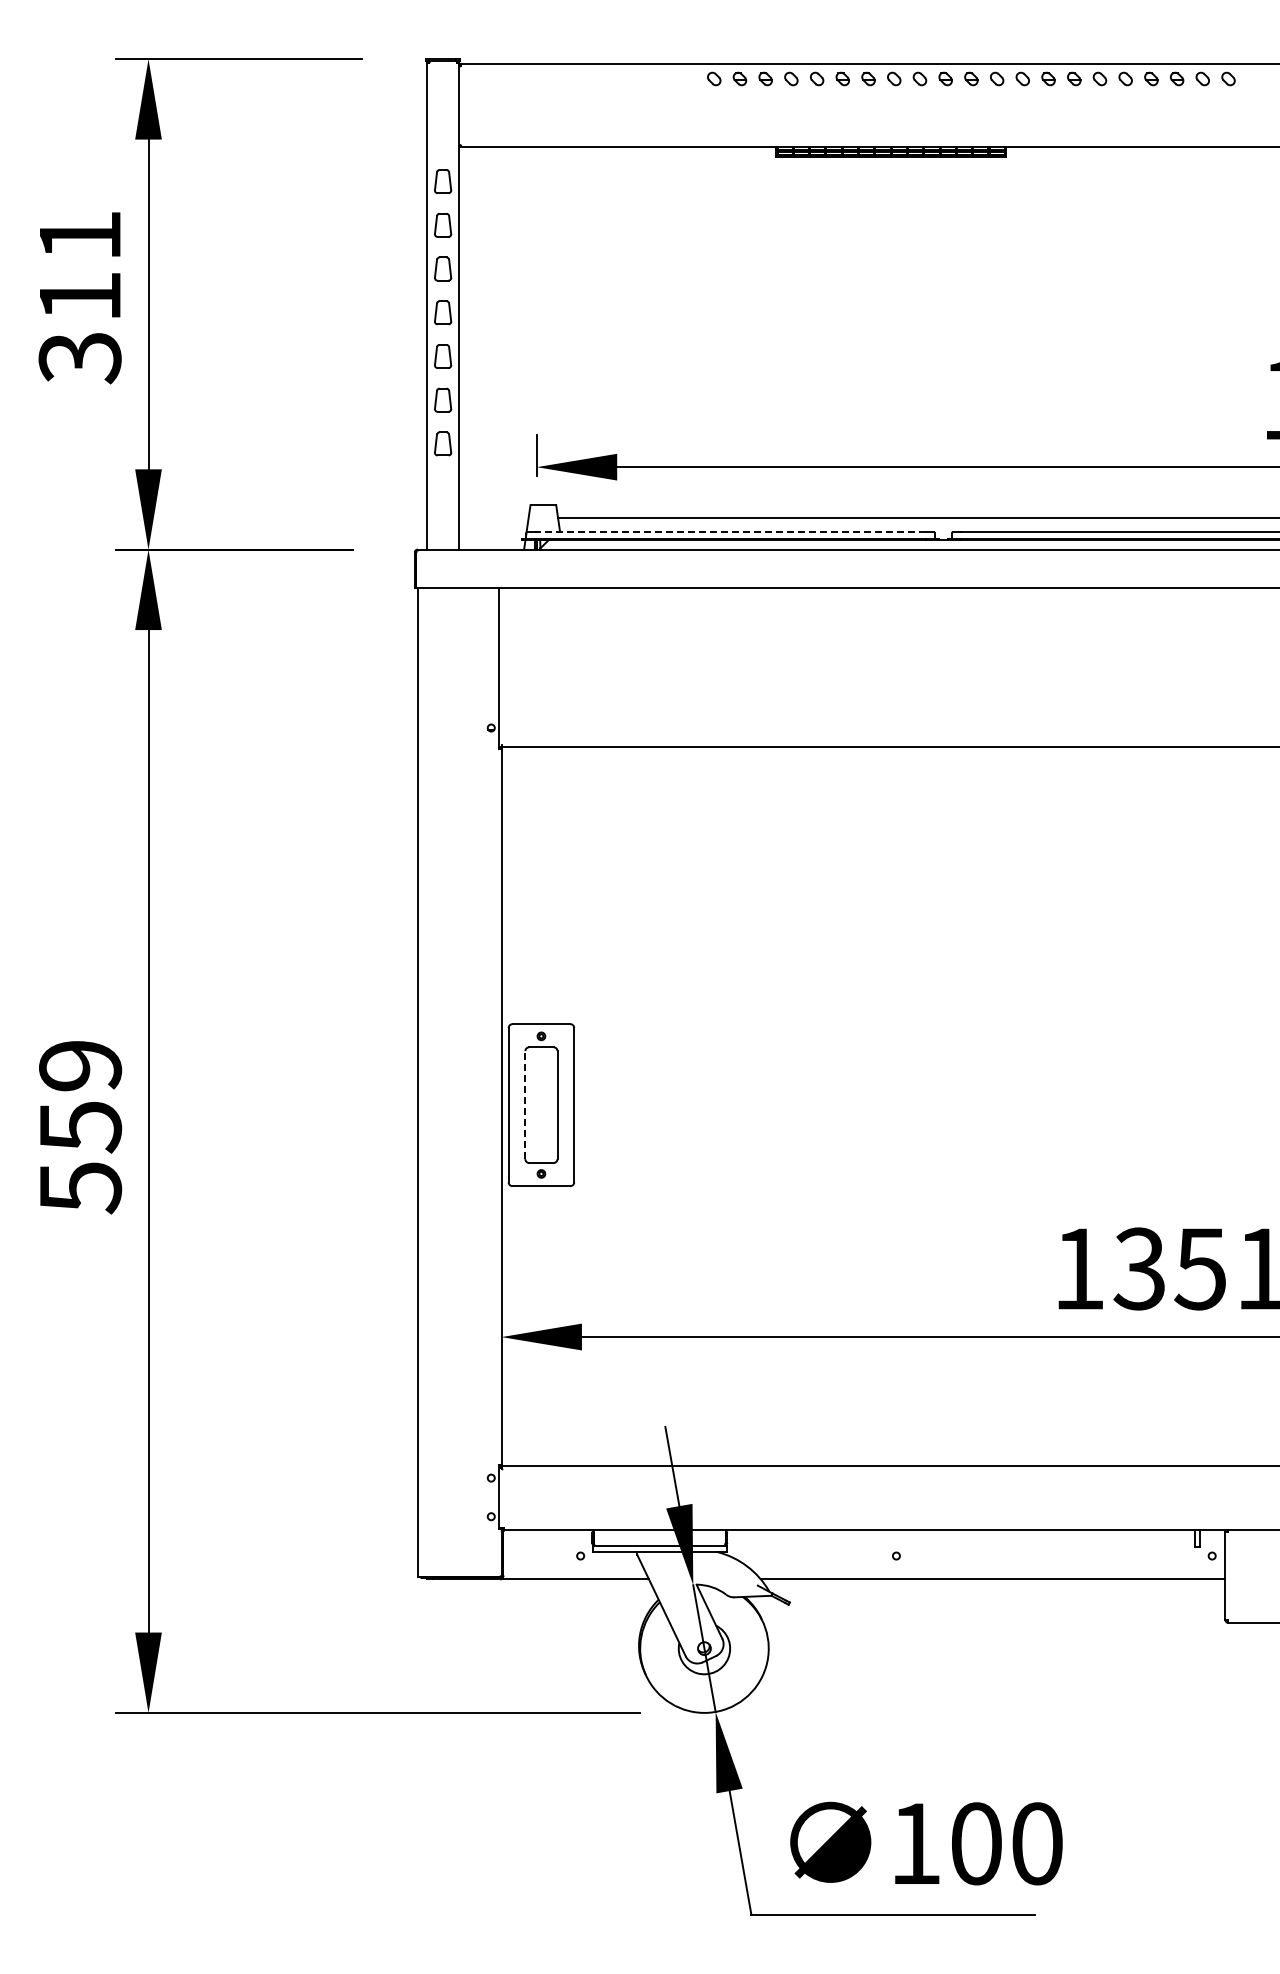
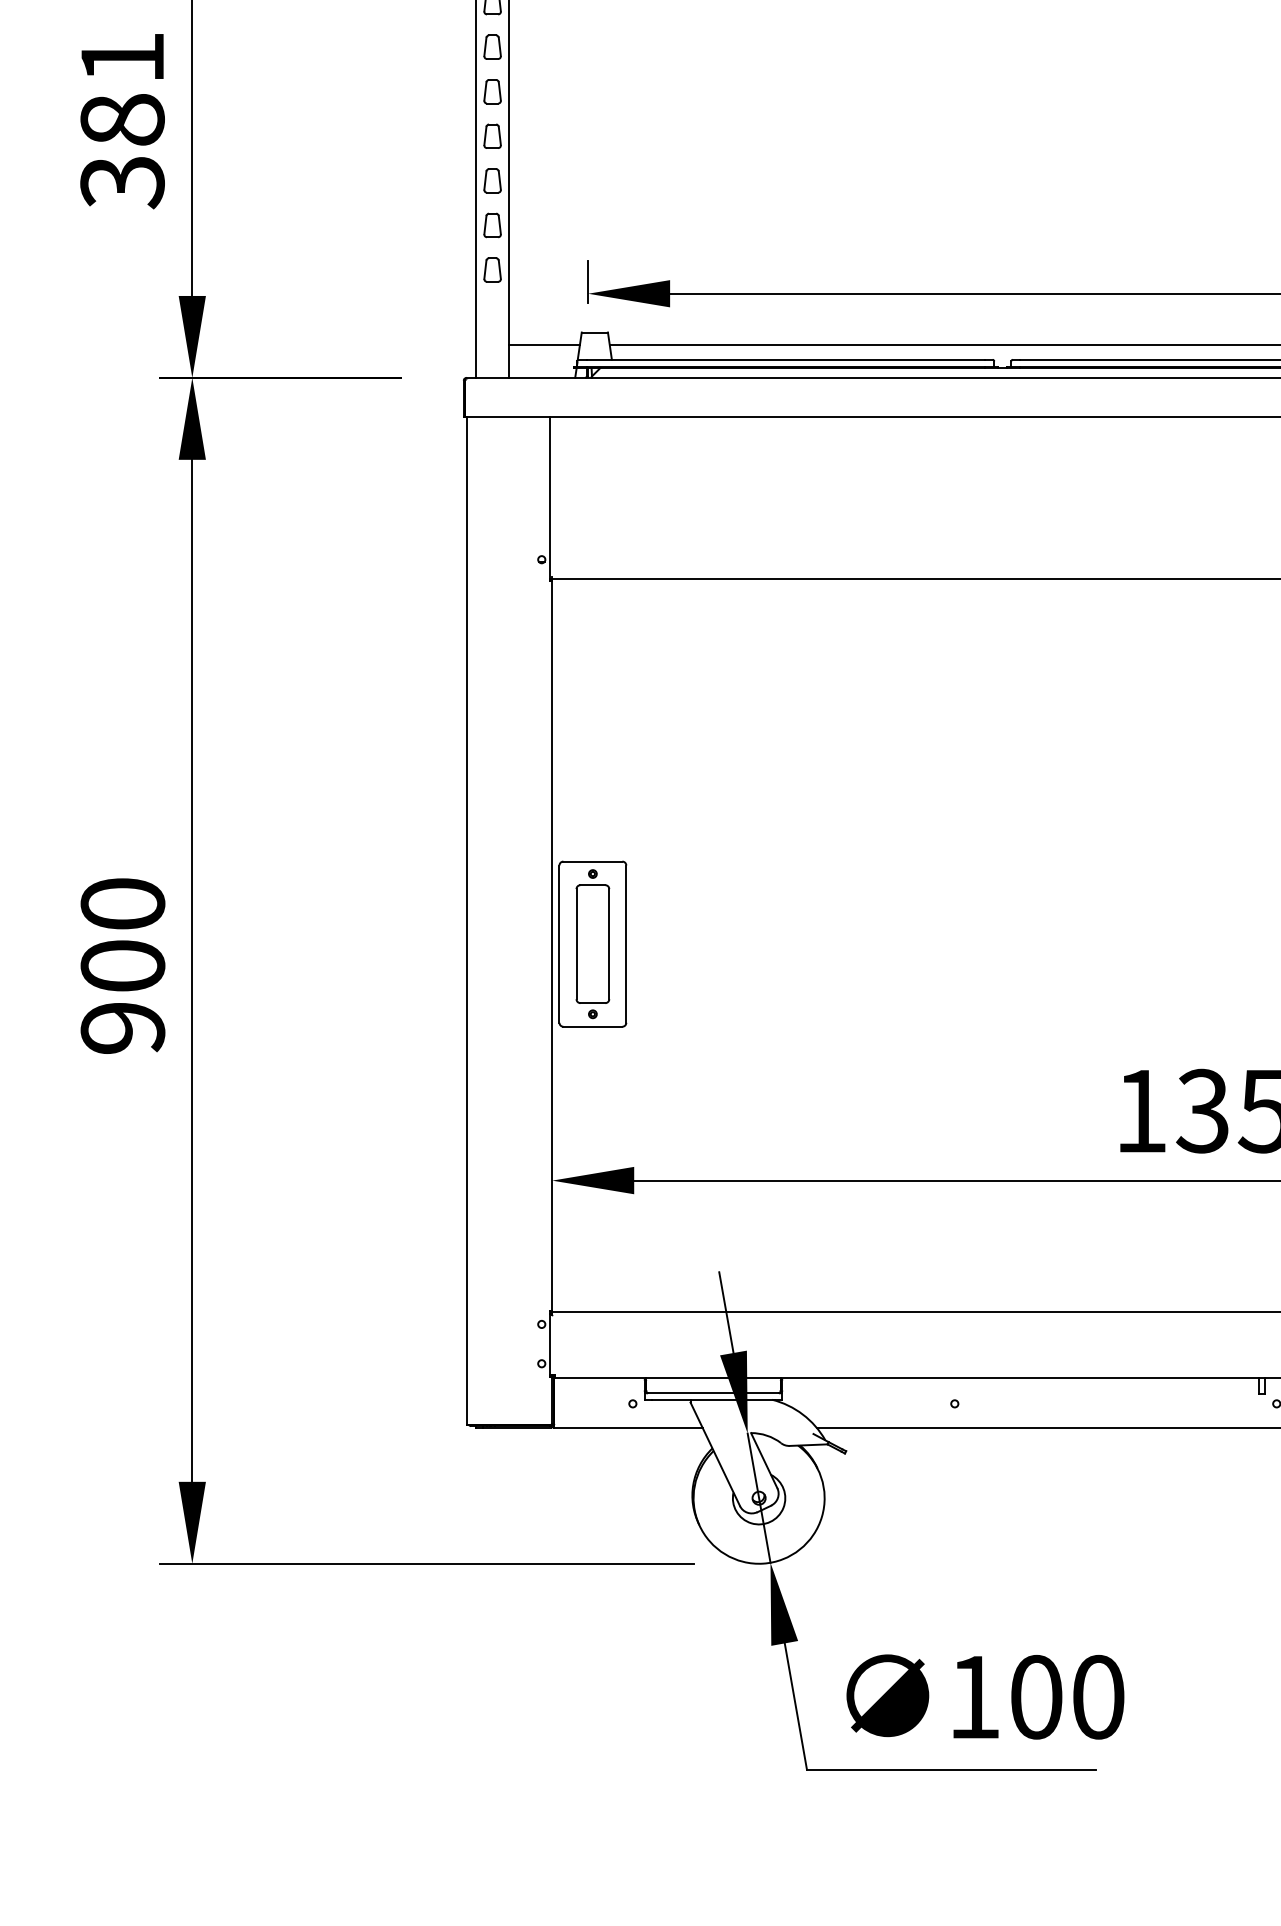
text: (79, 296) -> (121, 119), 311 -> 381
line: (493, 517) -> (544, 345), added
line: (730, 531) -> (785, 359), dashed -> solid
line: (525, 1104) -> (576, 943), dashed -> solid
text: (80, 1127) -> (122, 966), 559 -> 900

